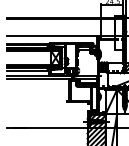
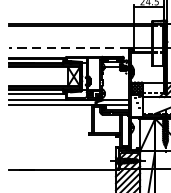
line: (51, 36) -> (68, 48), solid -> dashed

